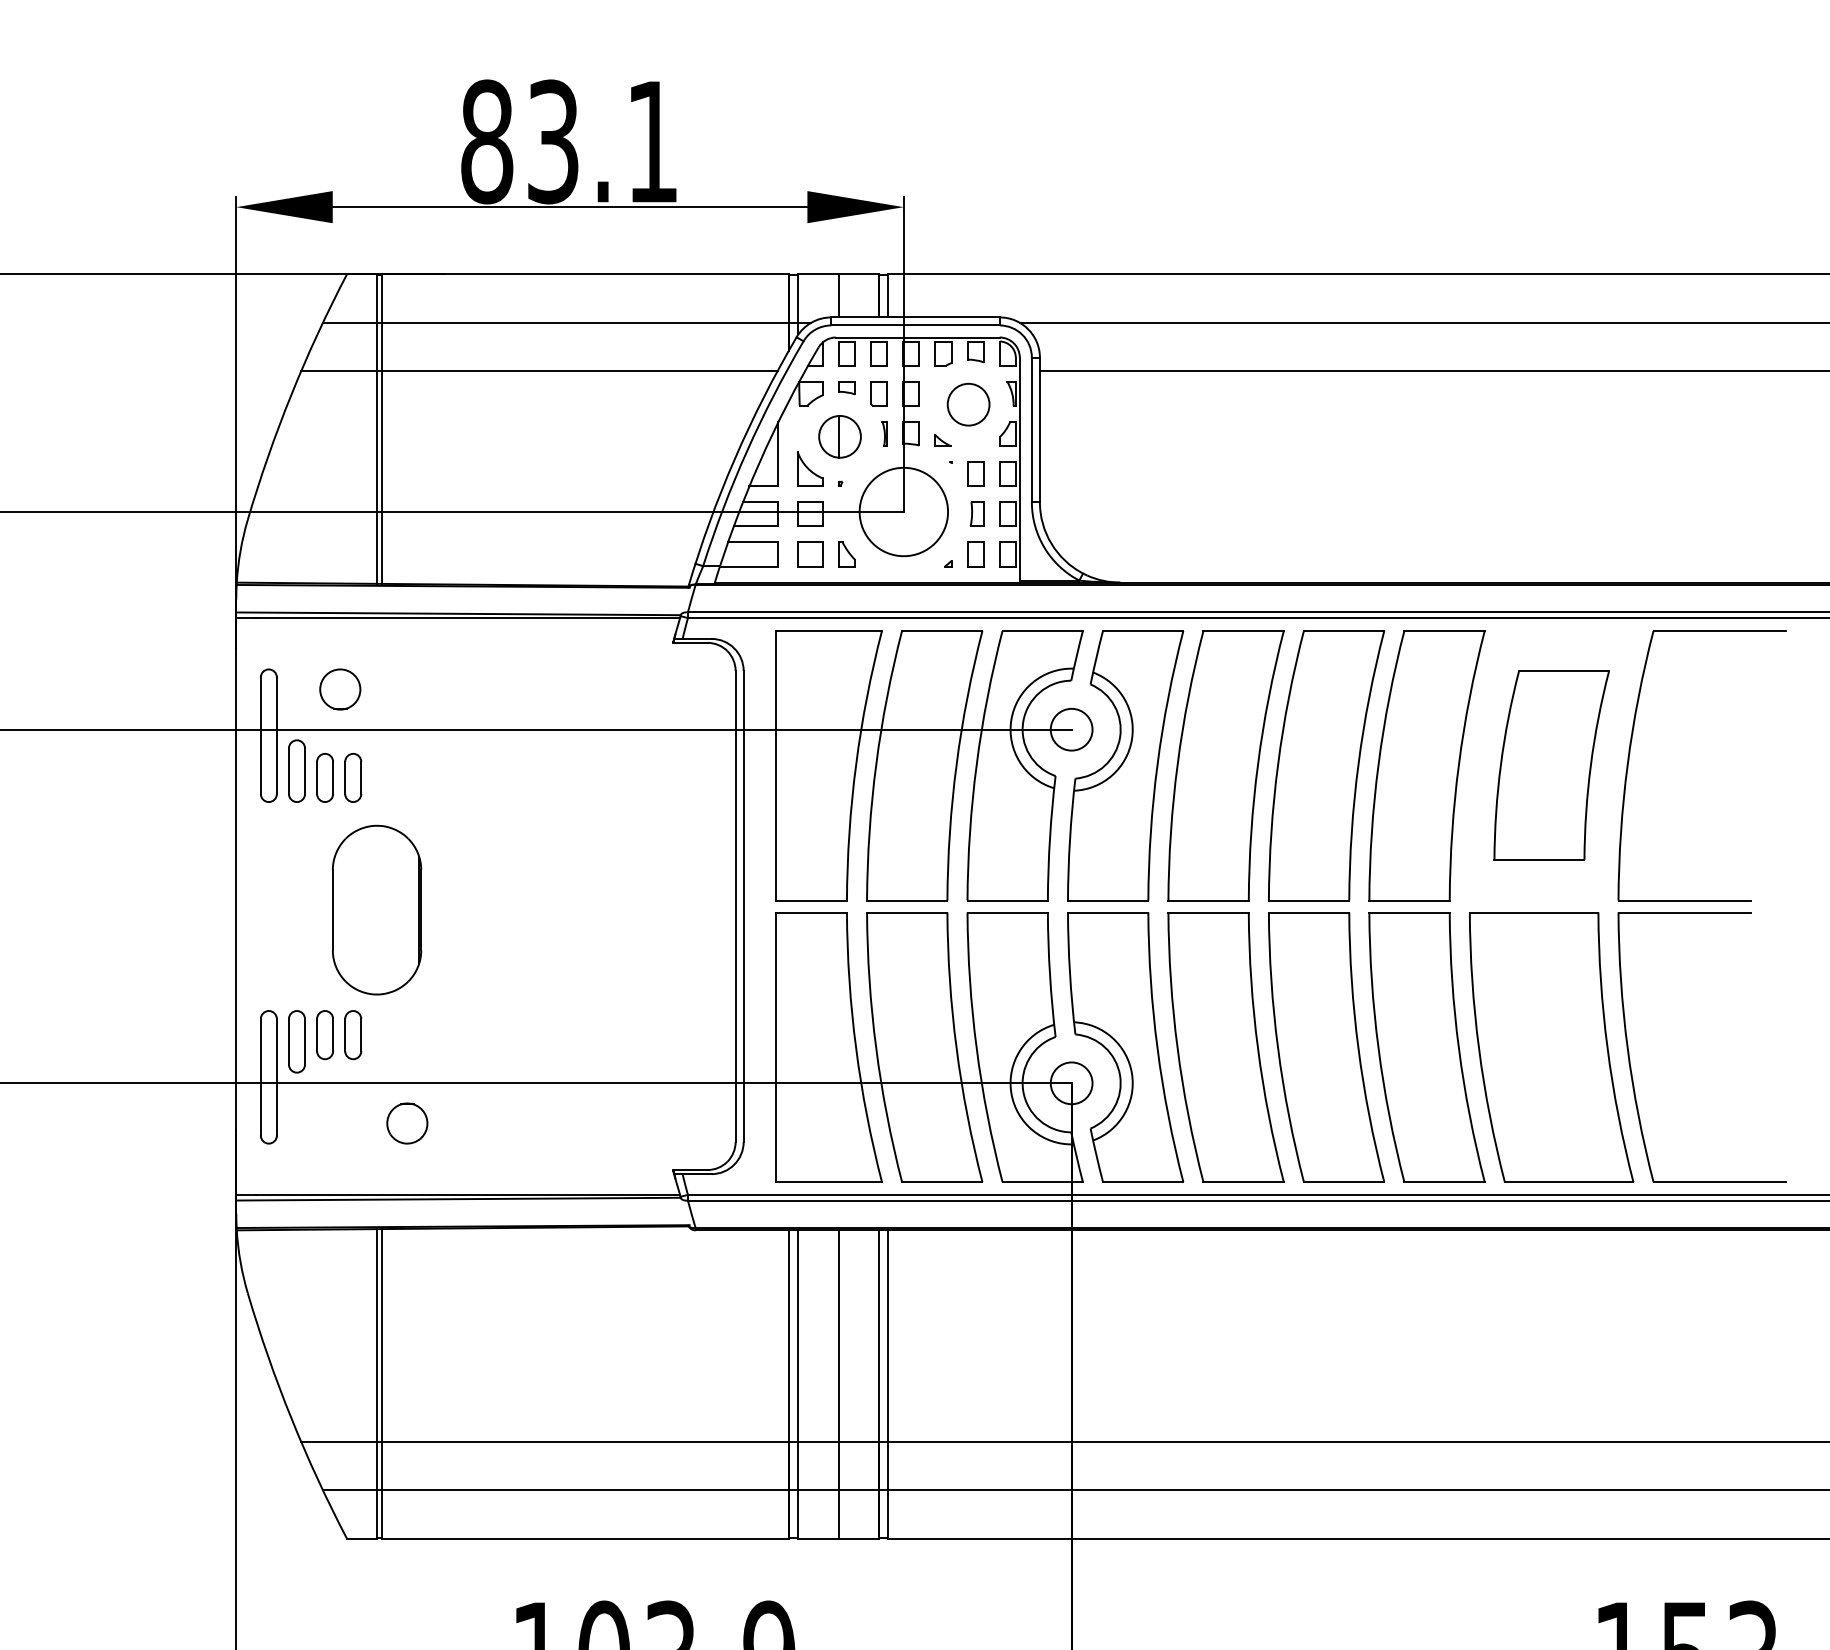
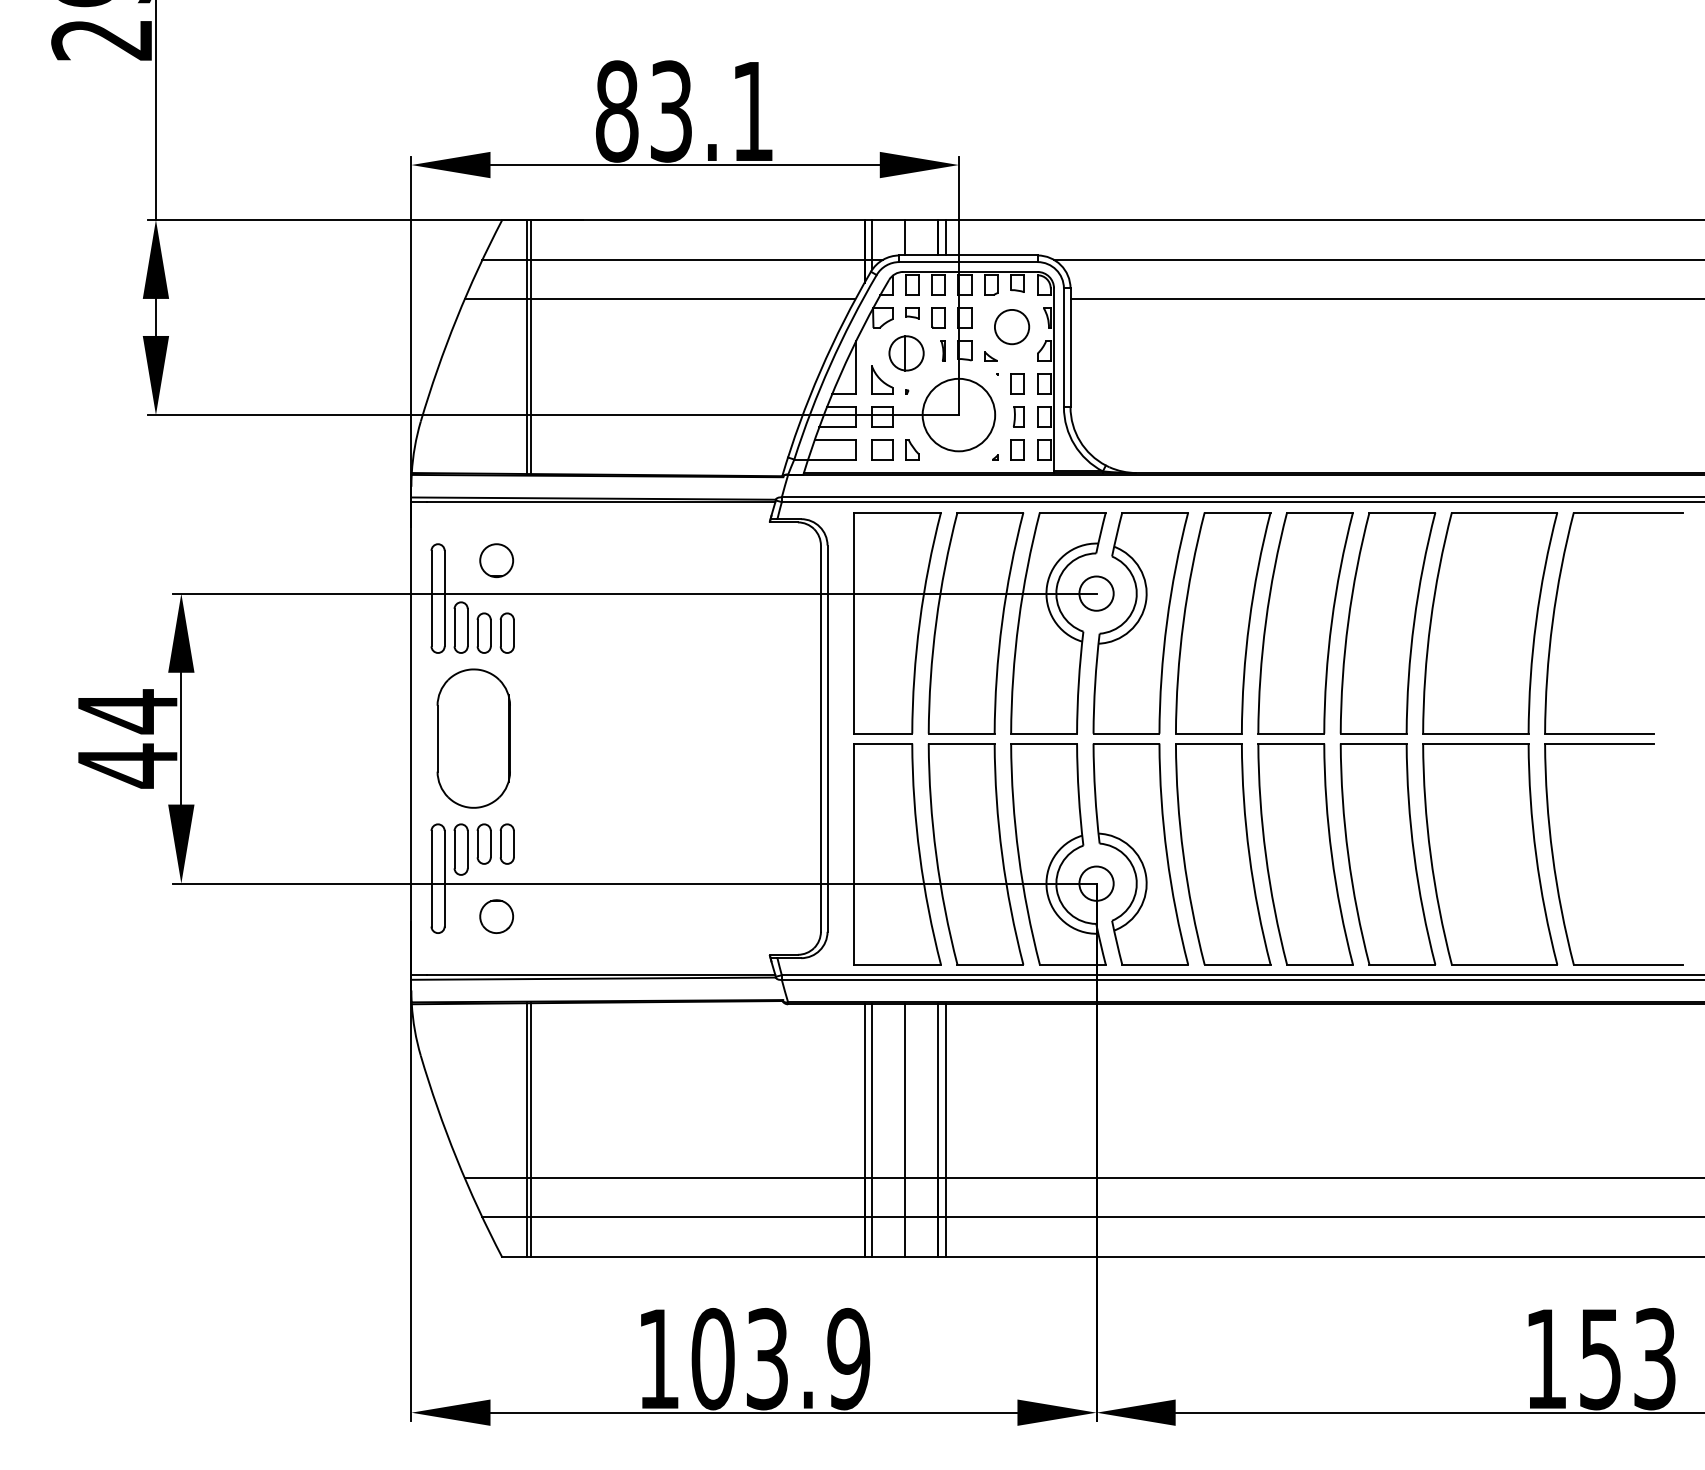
part: (1551, 766) -> (1490, 623), size x1.43
part: (376, 909) -> (473, 738), moved
part: (407, 1123) -> (496, 916), moved

